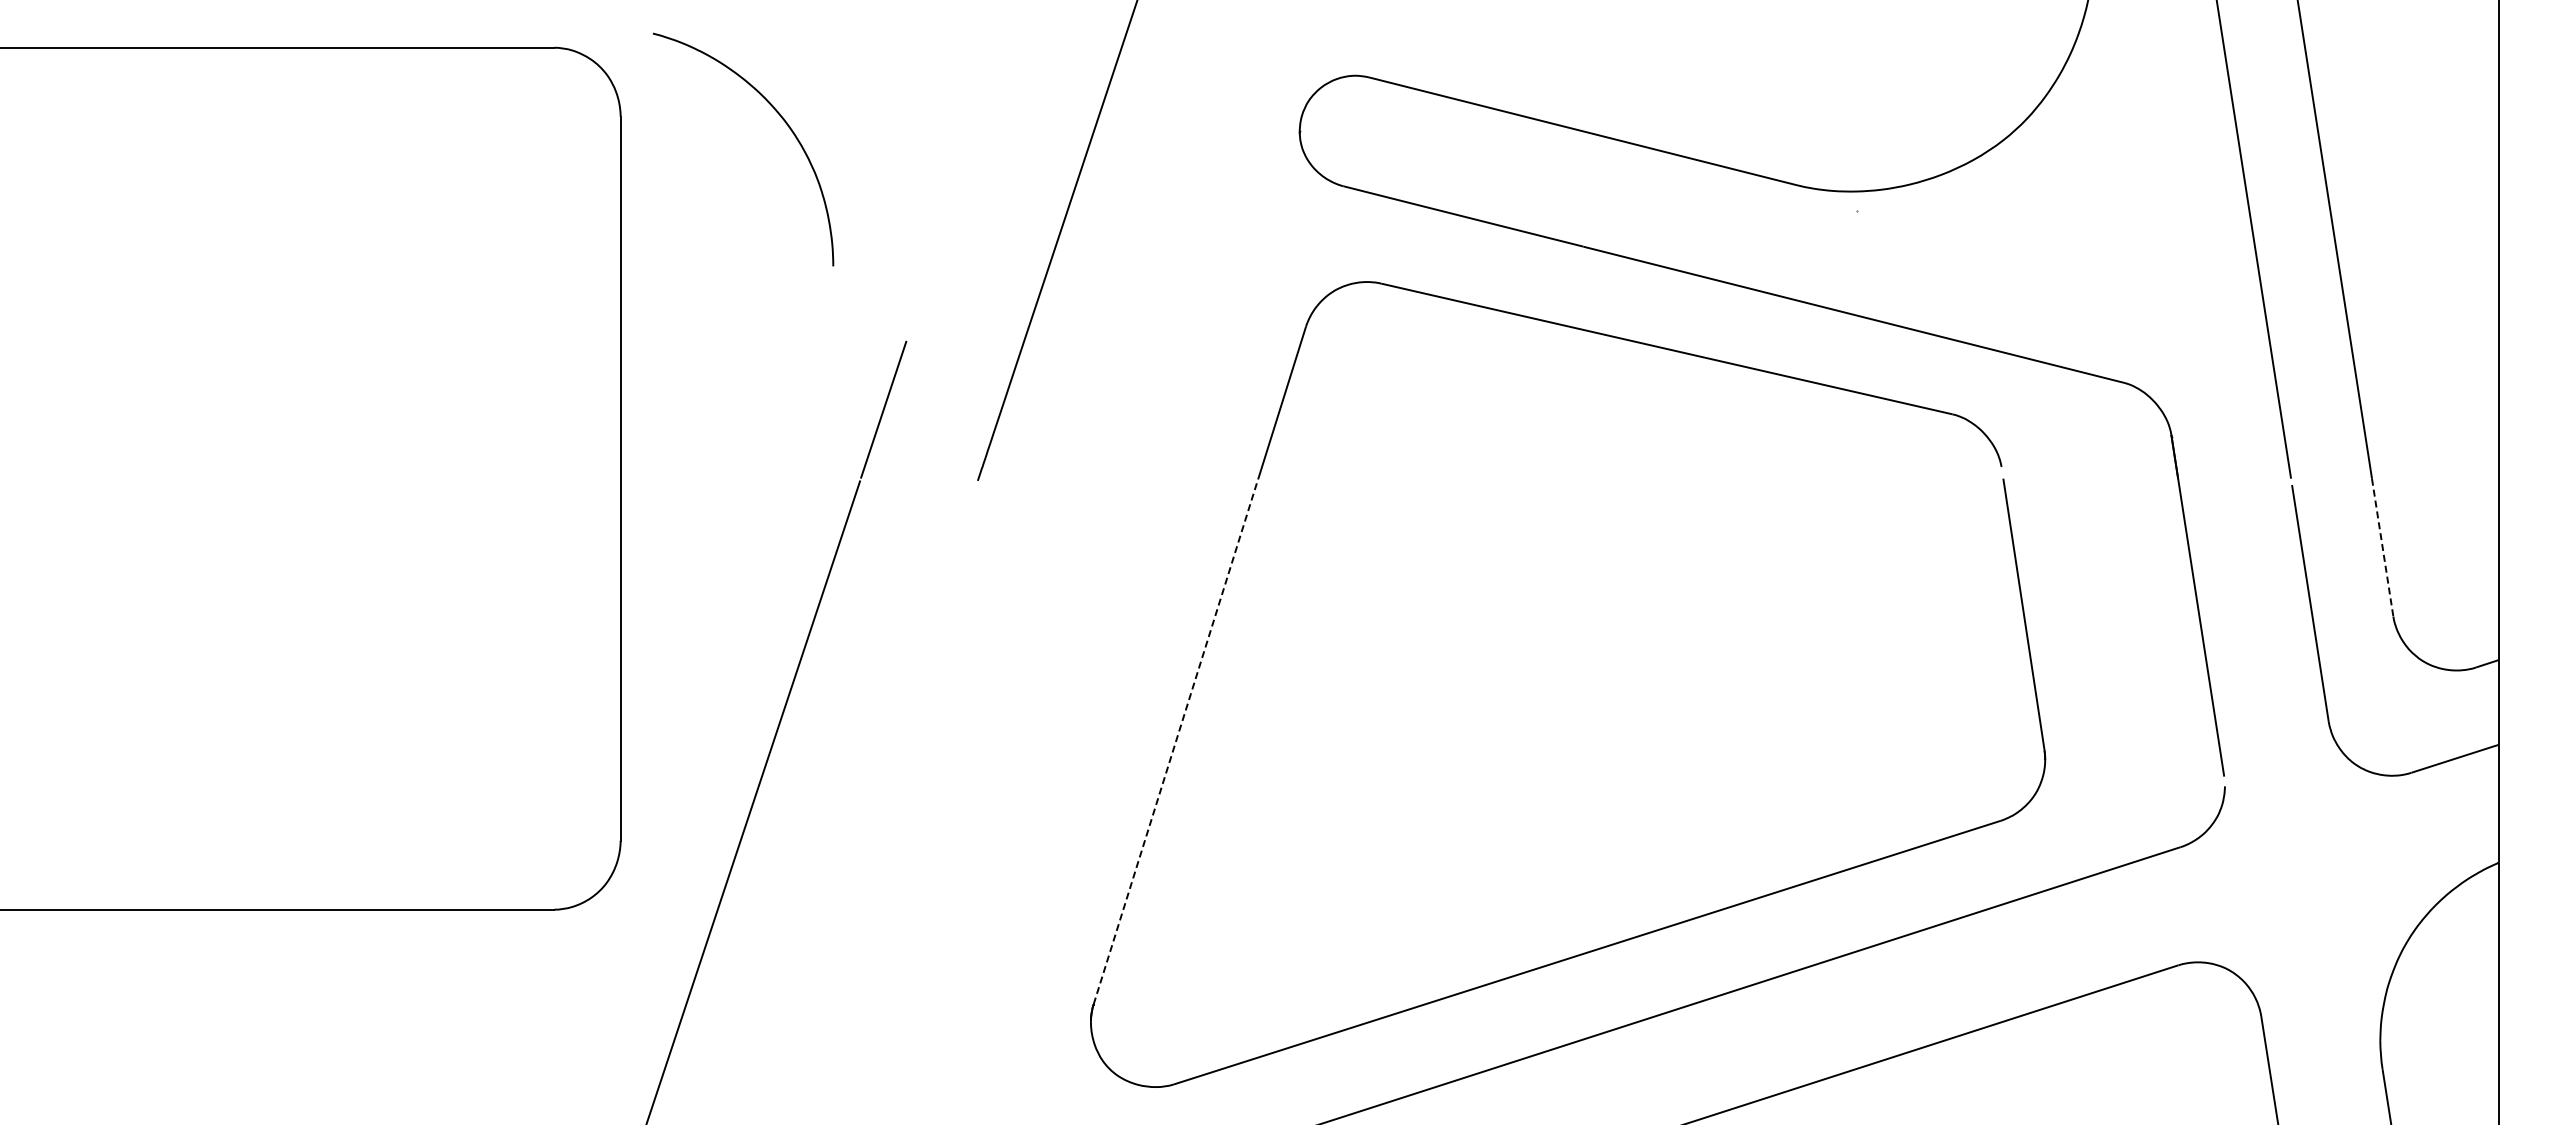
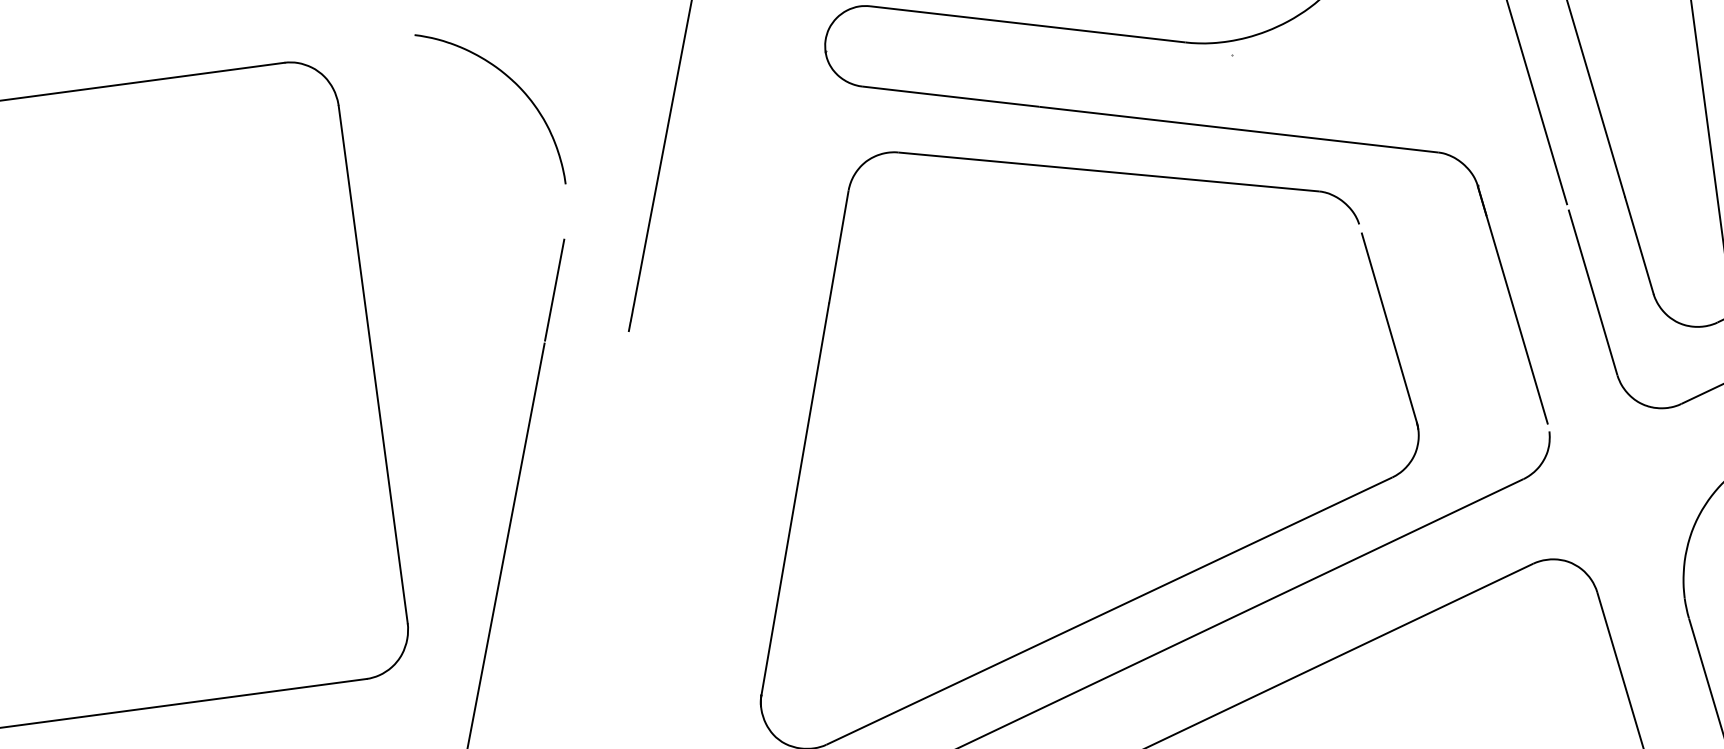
curve: (780, 117) -> (513, 82), moved
line: (2382, 547) -> (1639, 245), dashed -> solid
line: (1176, 741) -> (795, 499), dashed -> solid

